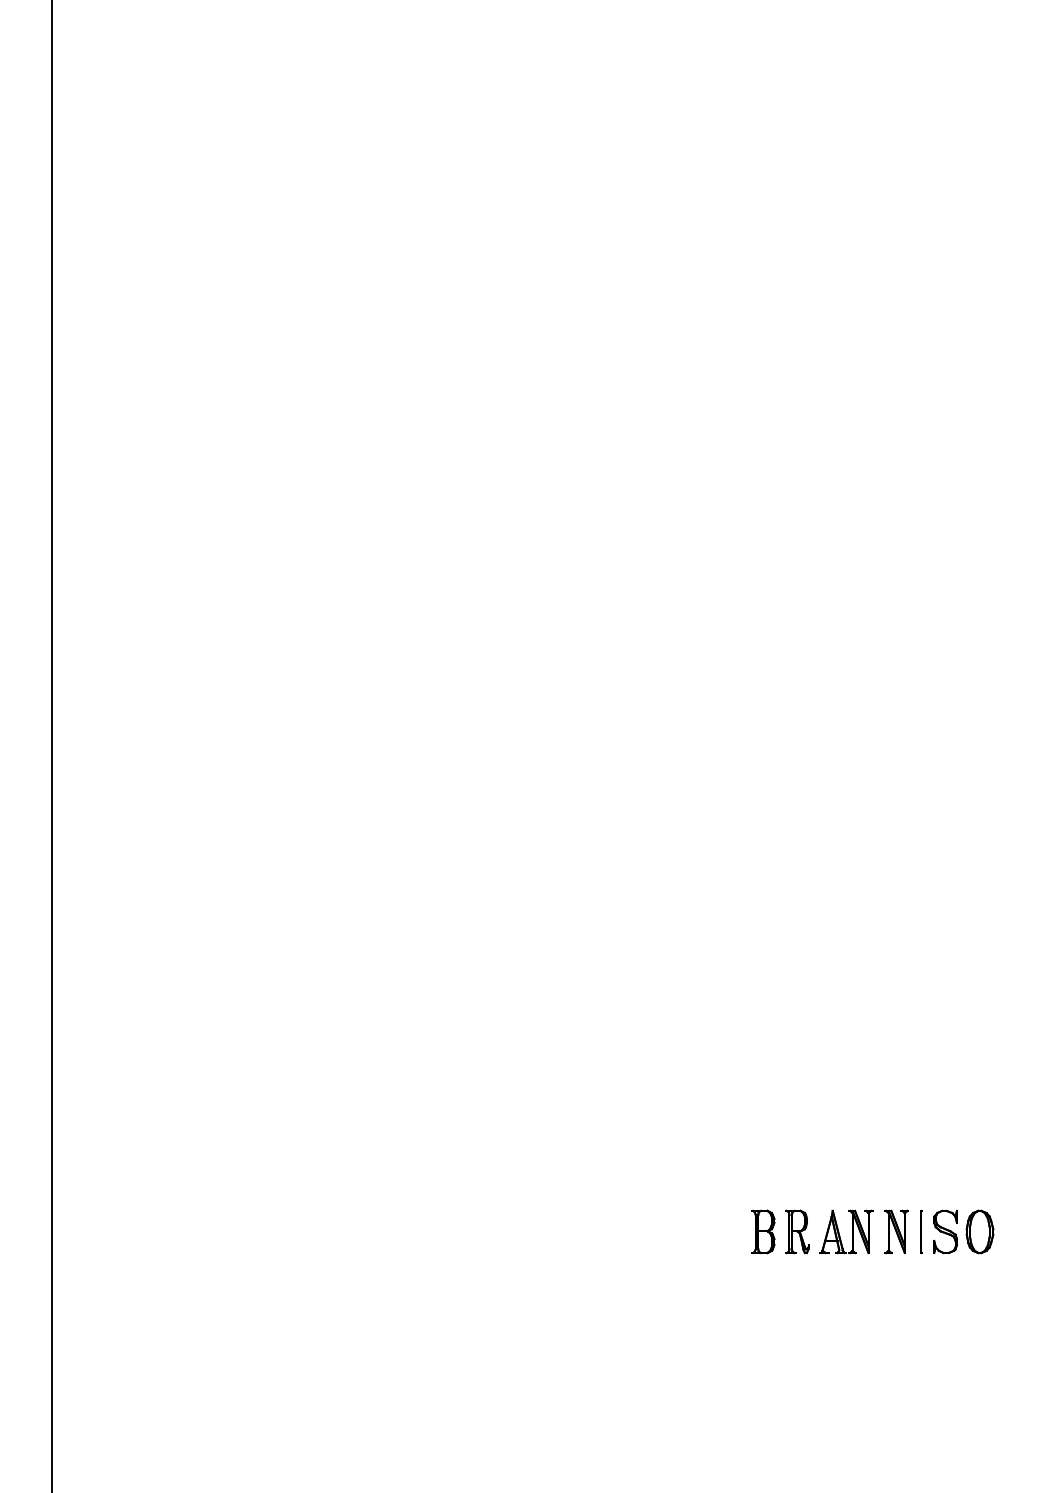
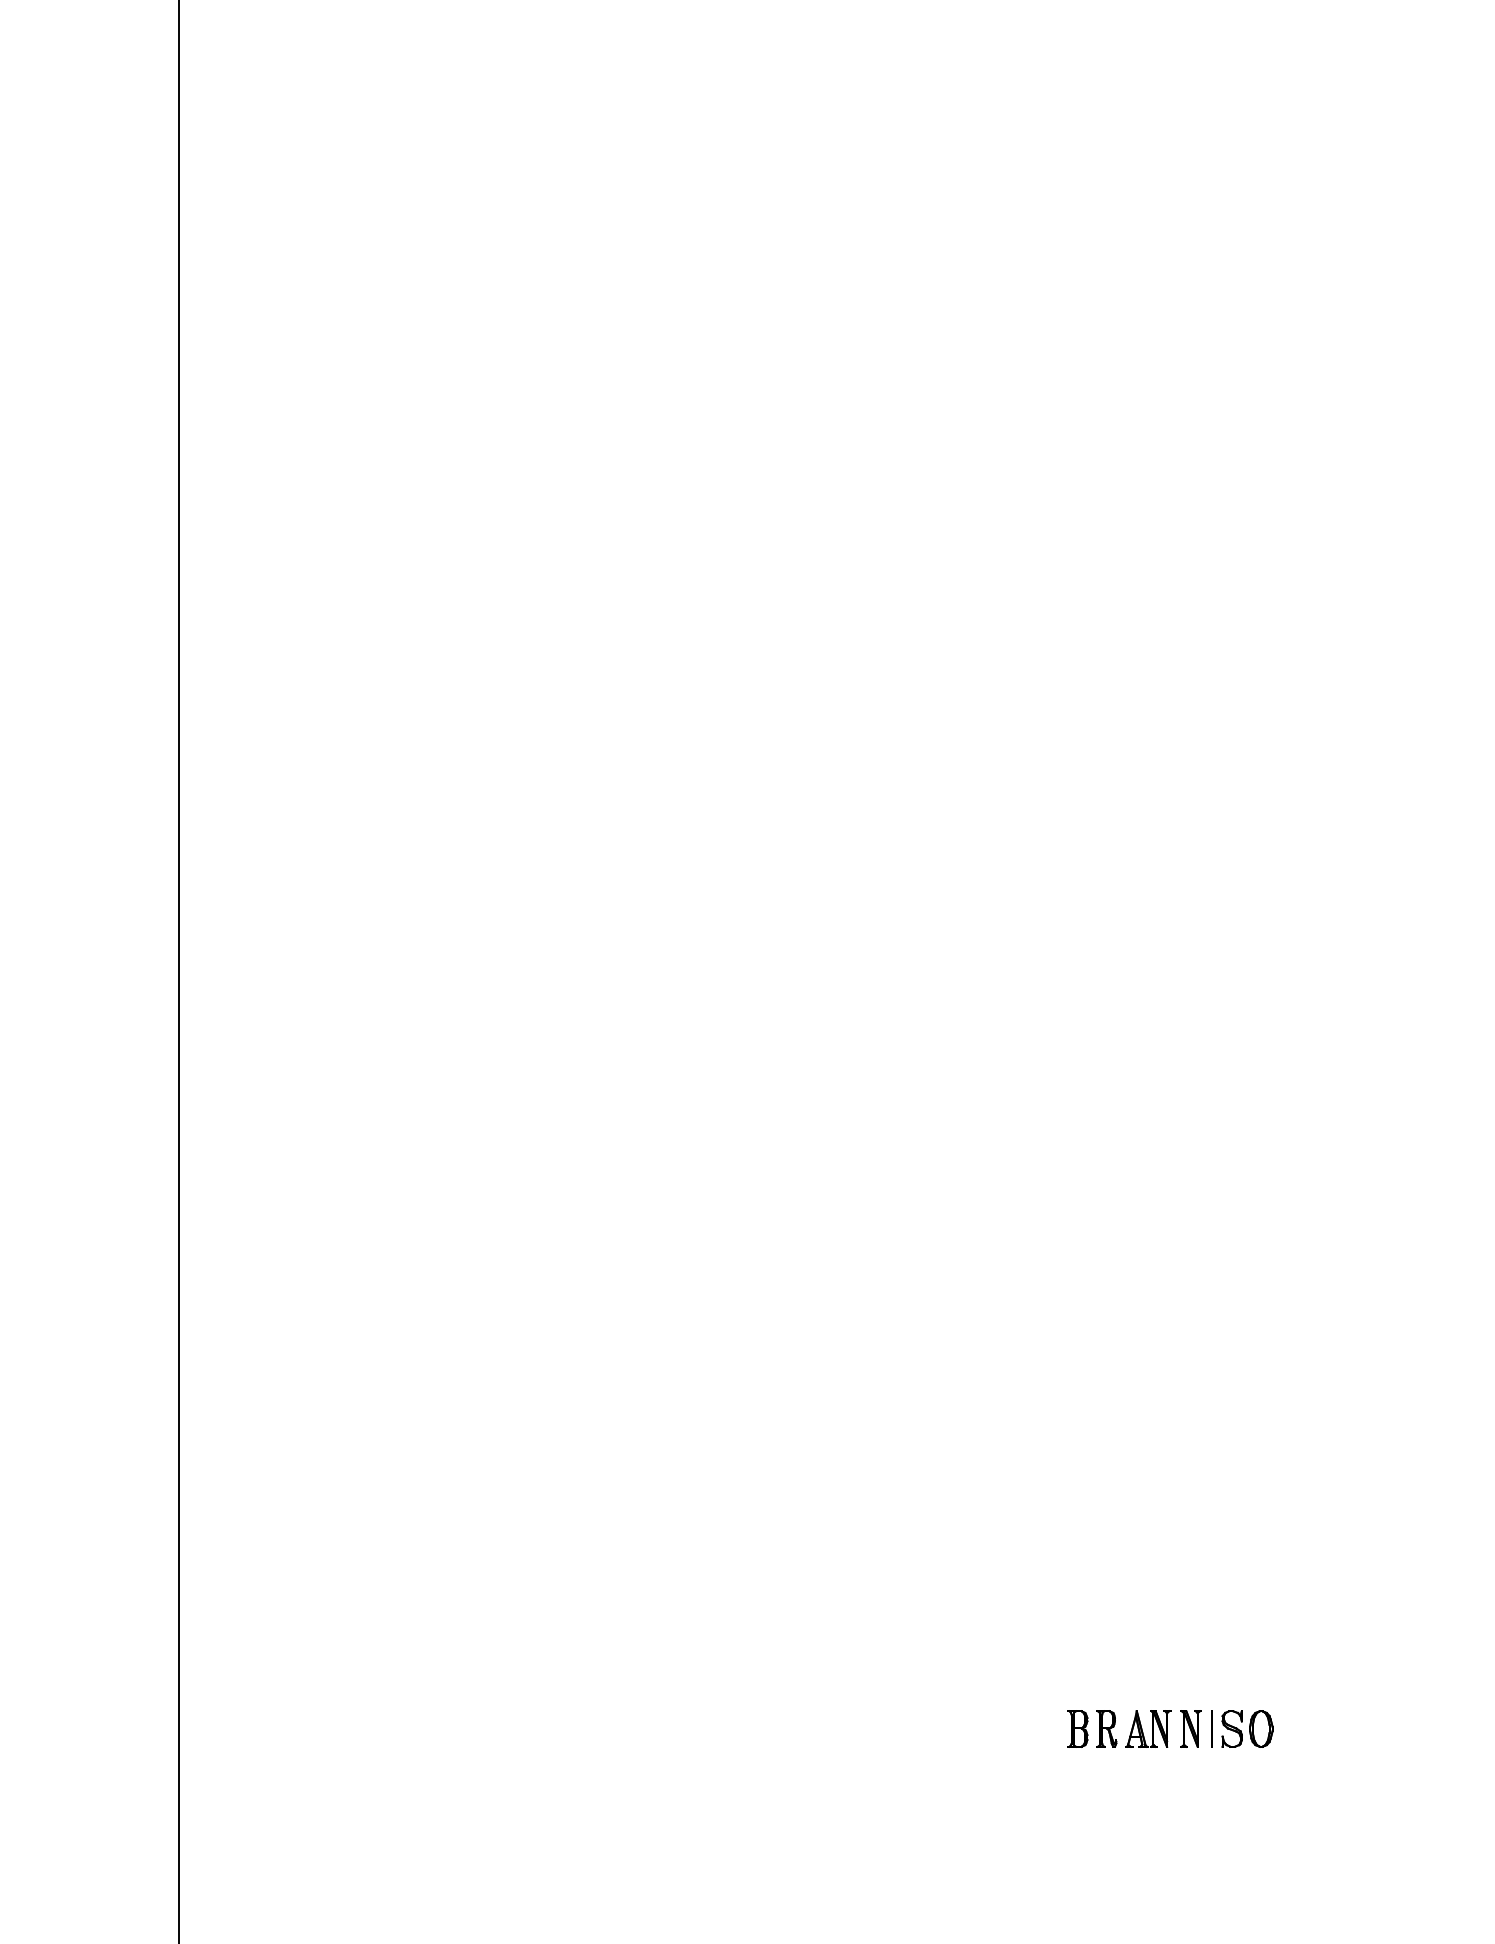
part: (872, 1231) -> (1170, 1728), size x0.7

